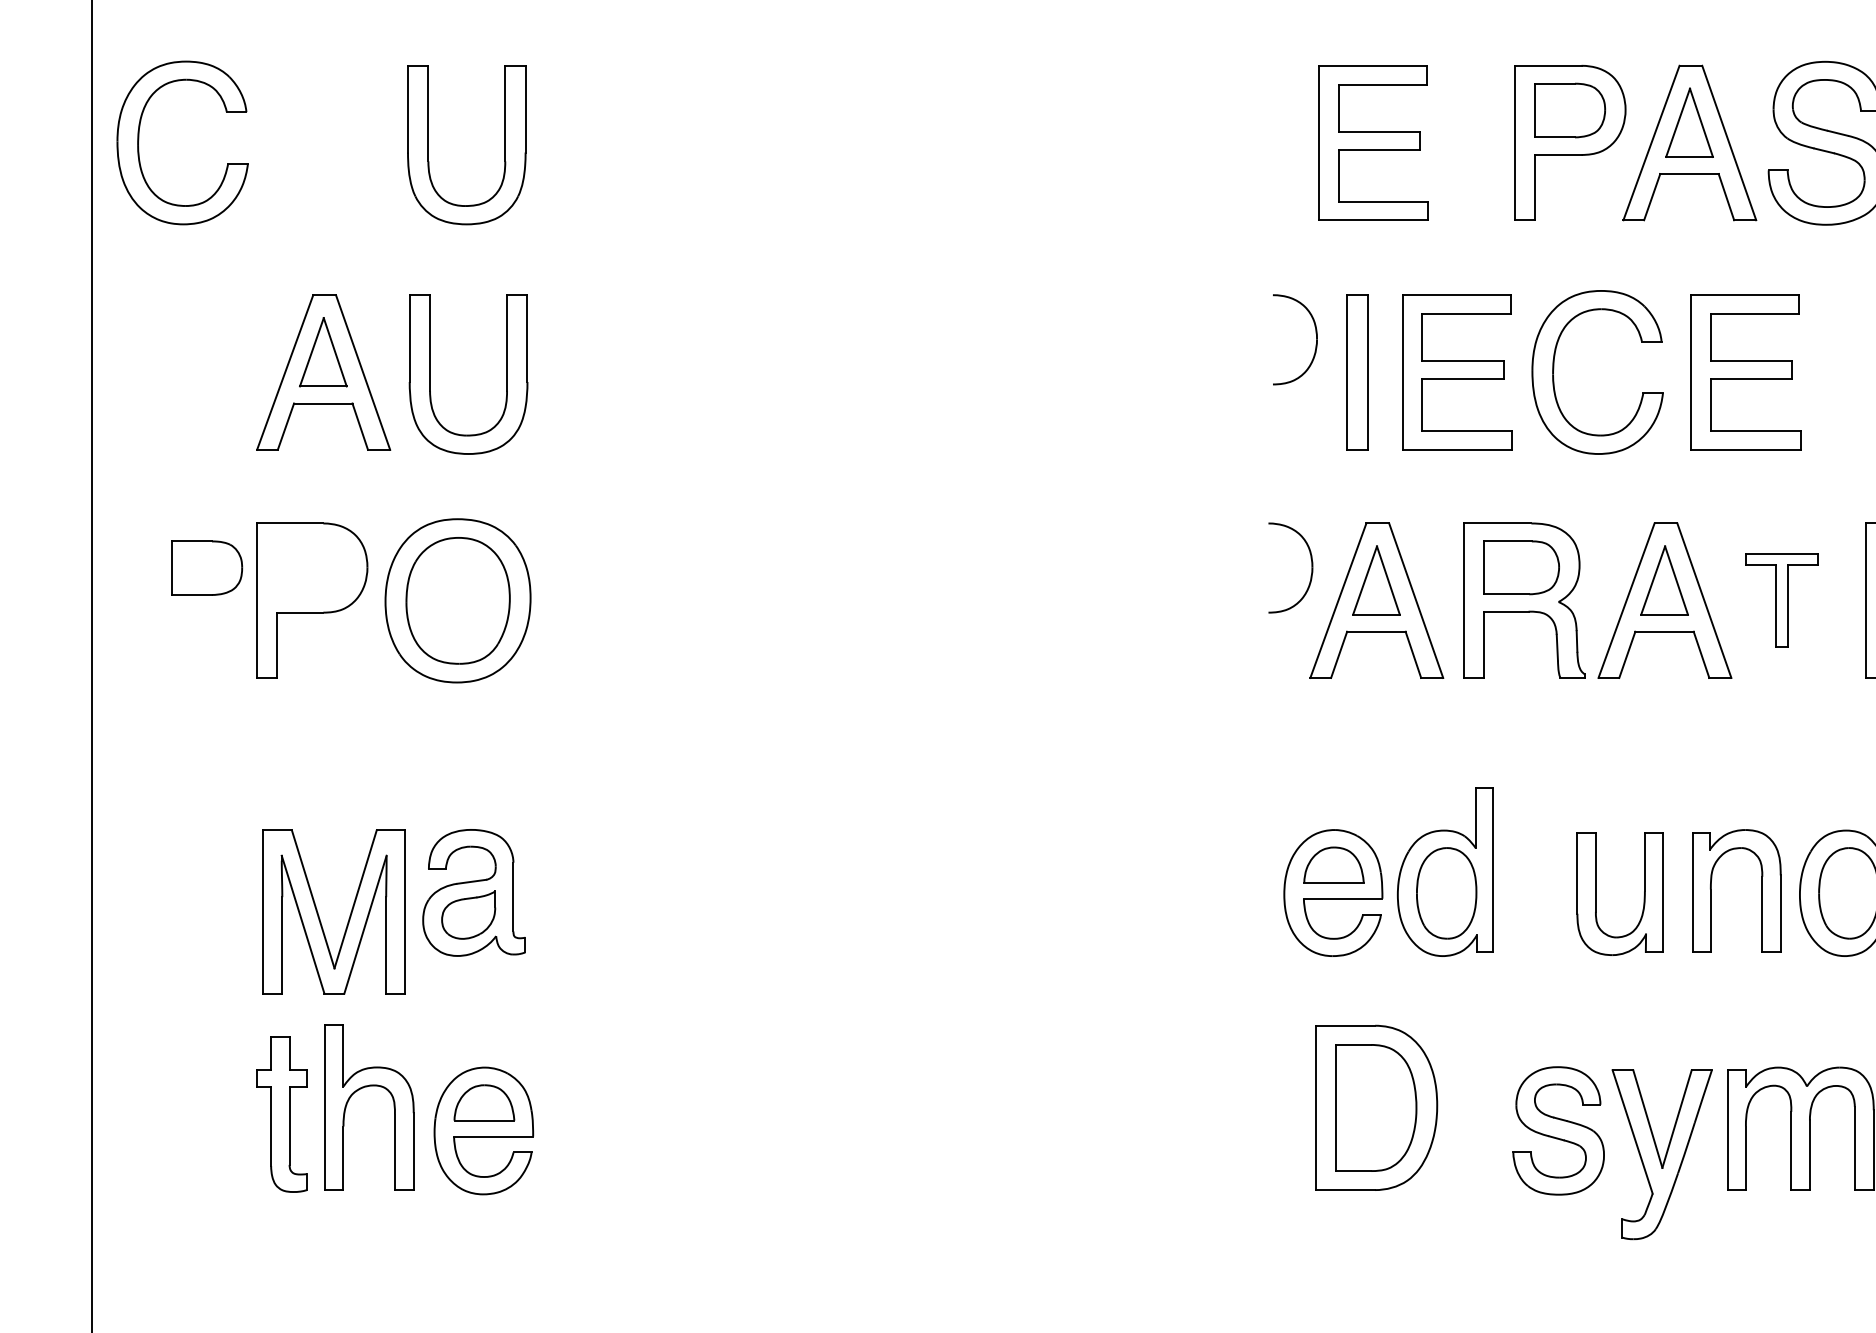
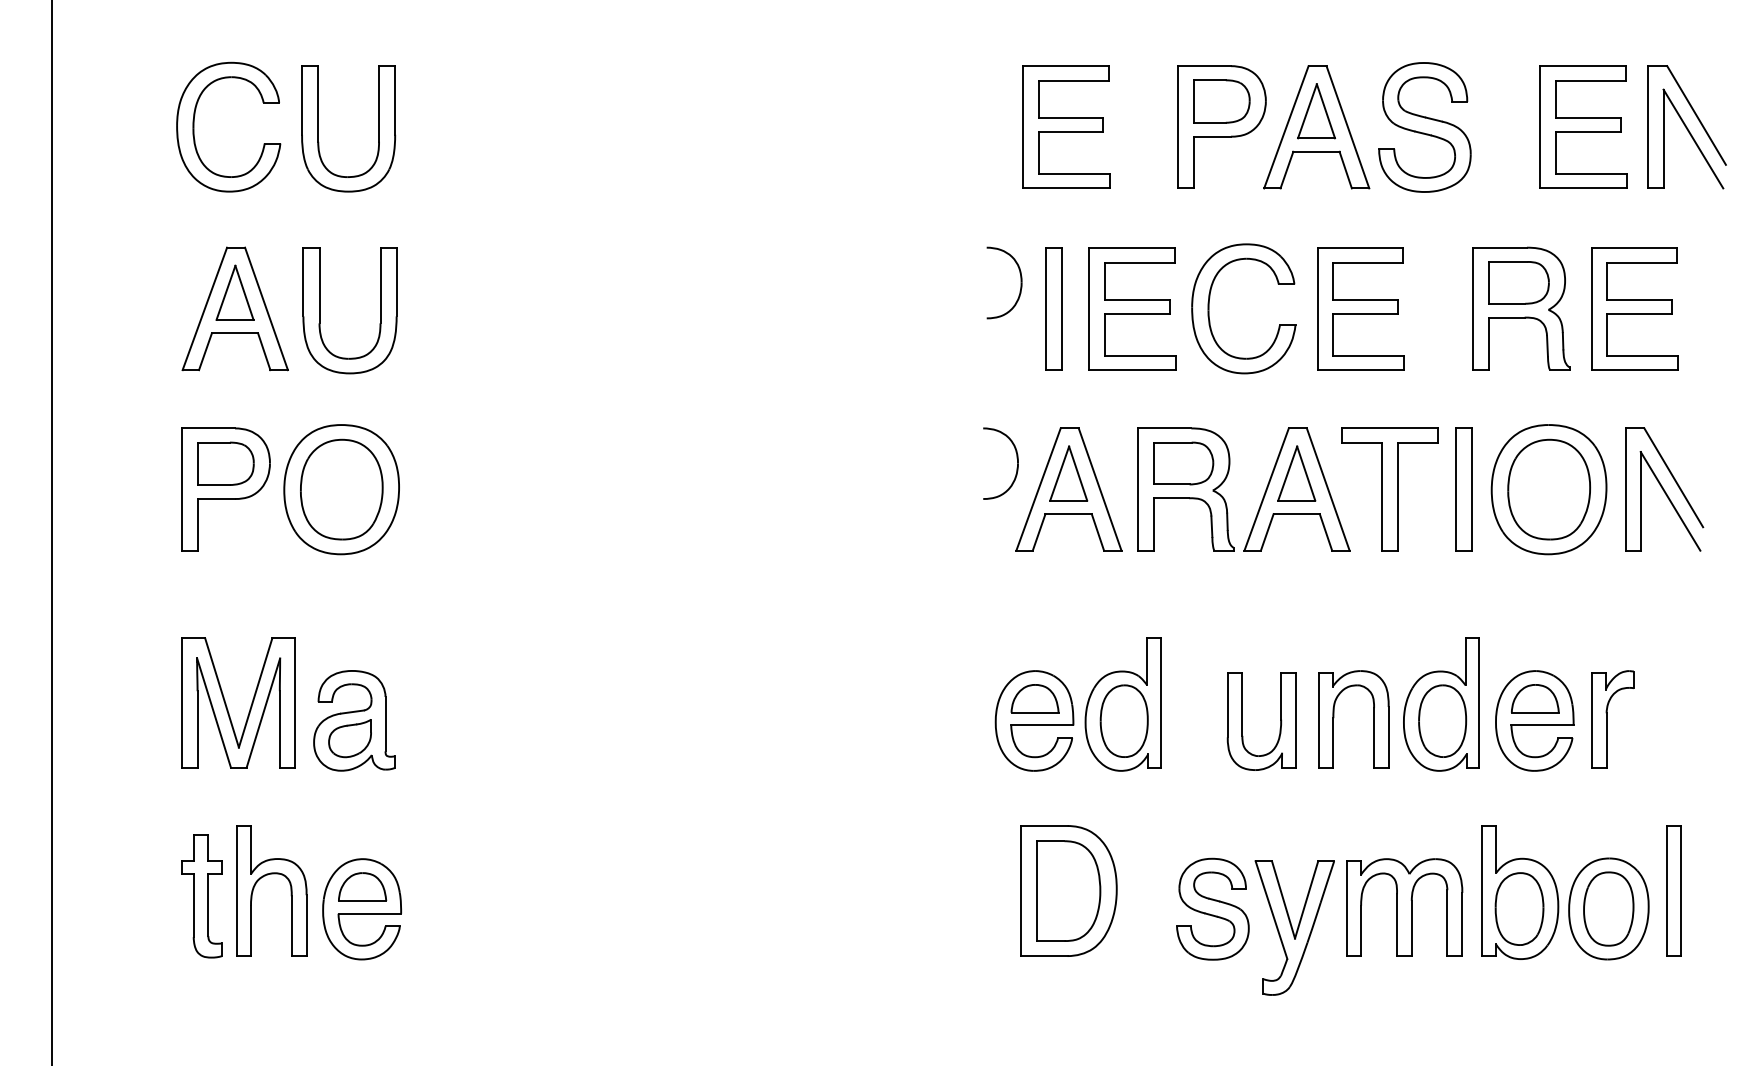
part: (139, 142) -> (194, 126), moved
part: (206, 567) -> (225, 463), moved
part: (1781, 600) -> (1389, 489), size x1.67
part: (320, 916) -> (227, 706), moved

